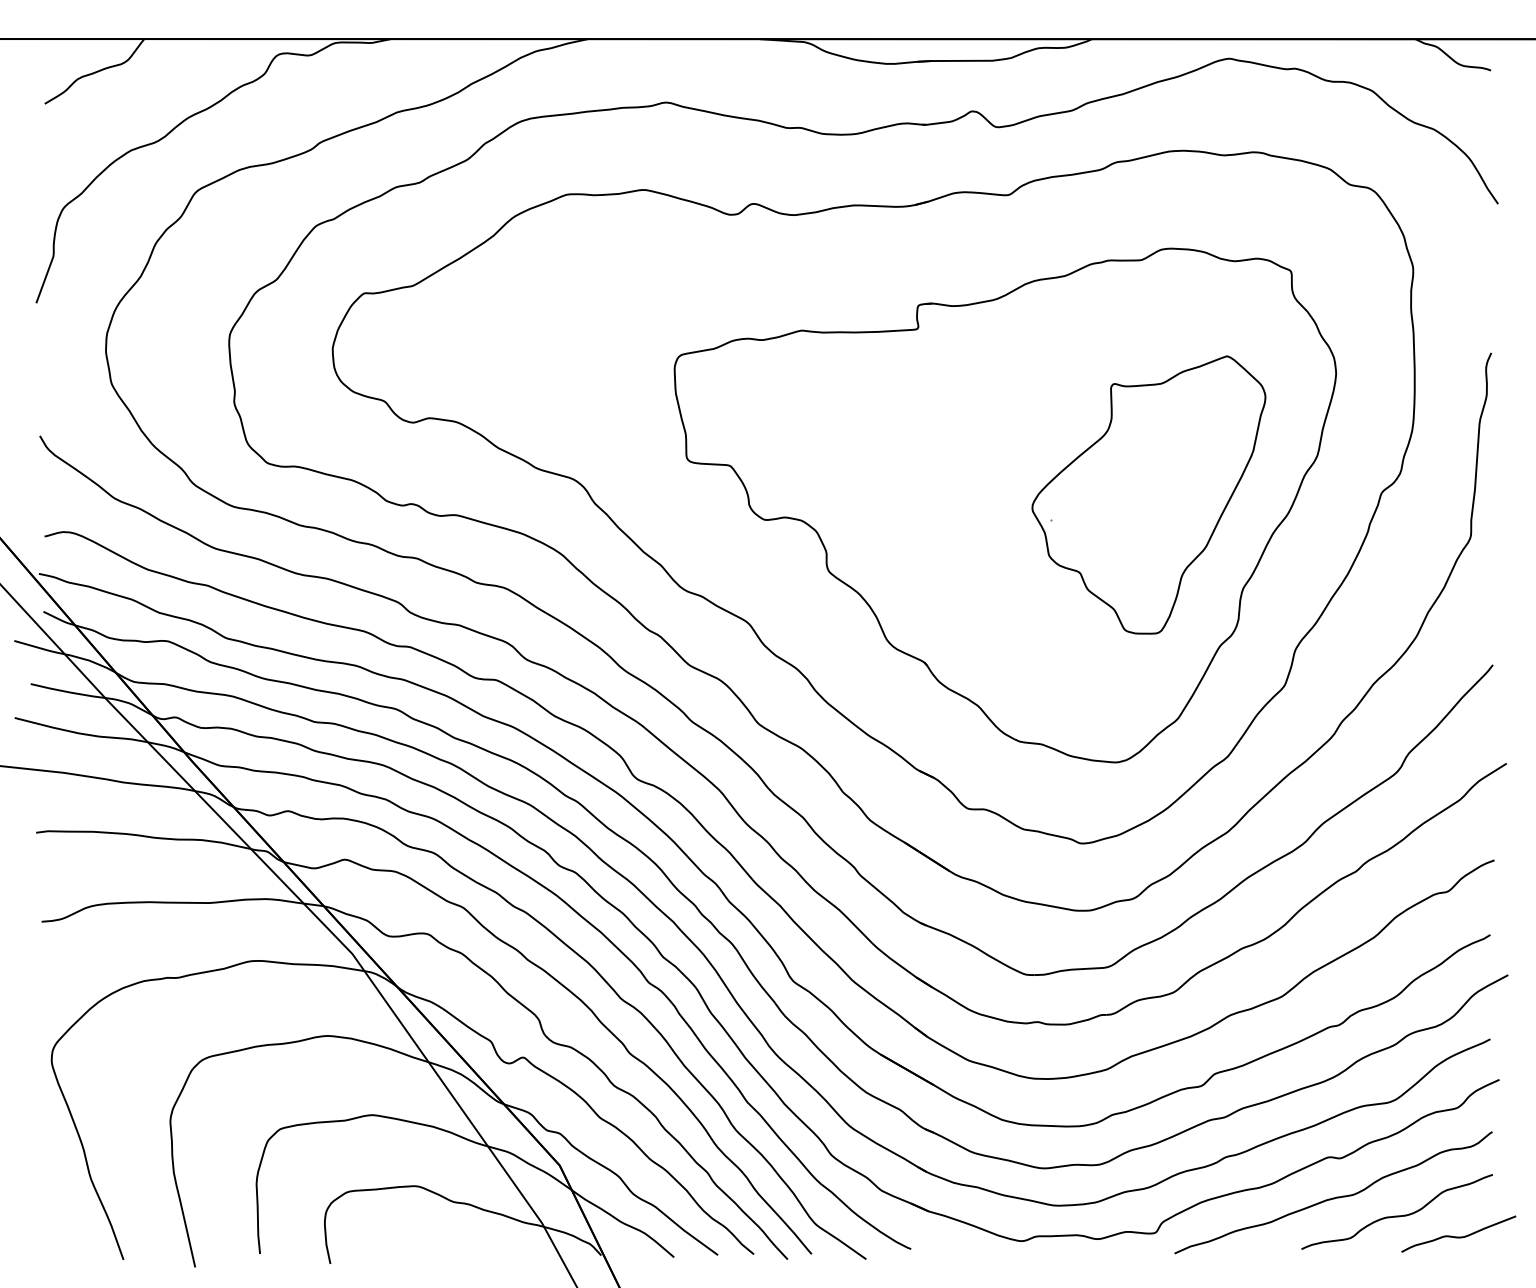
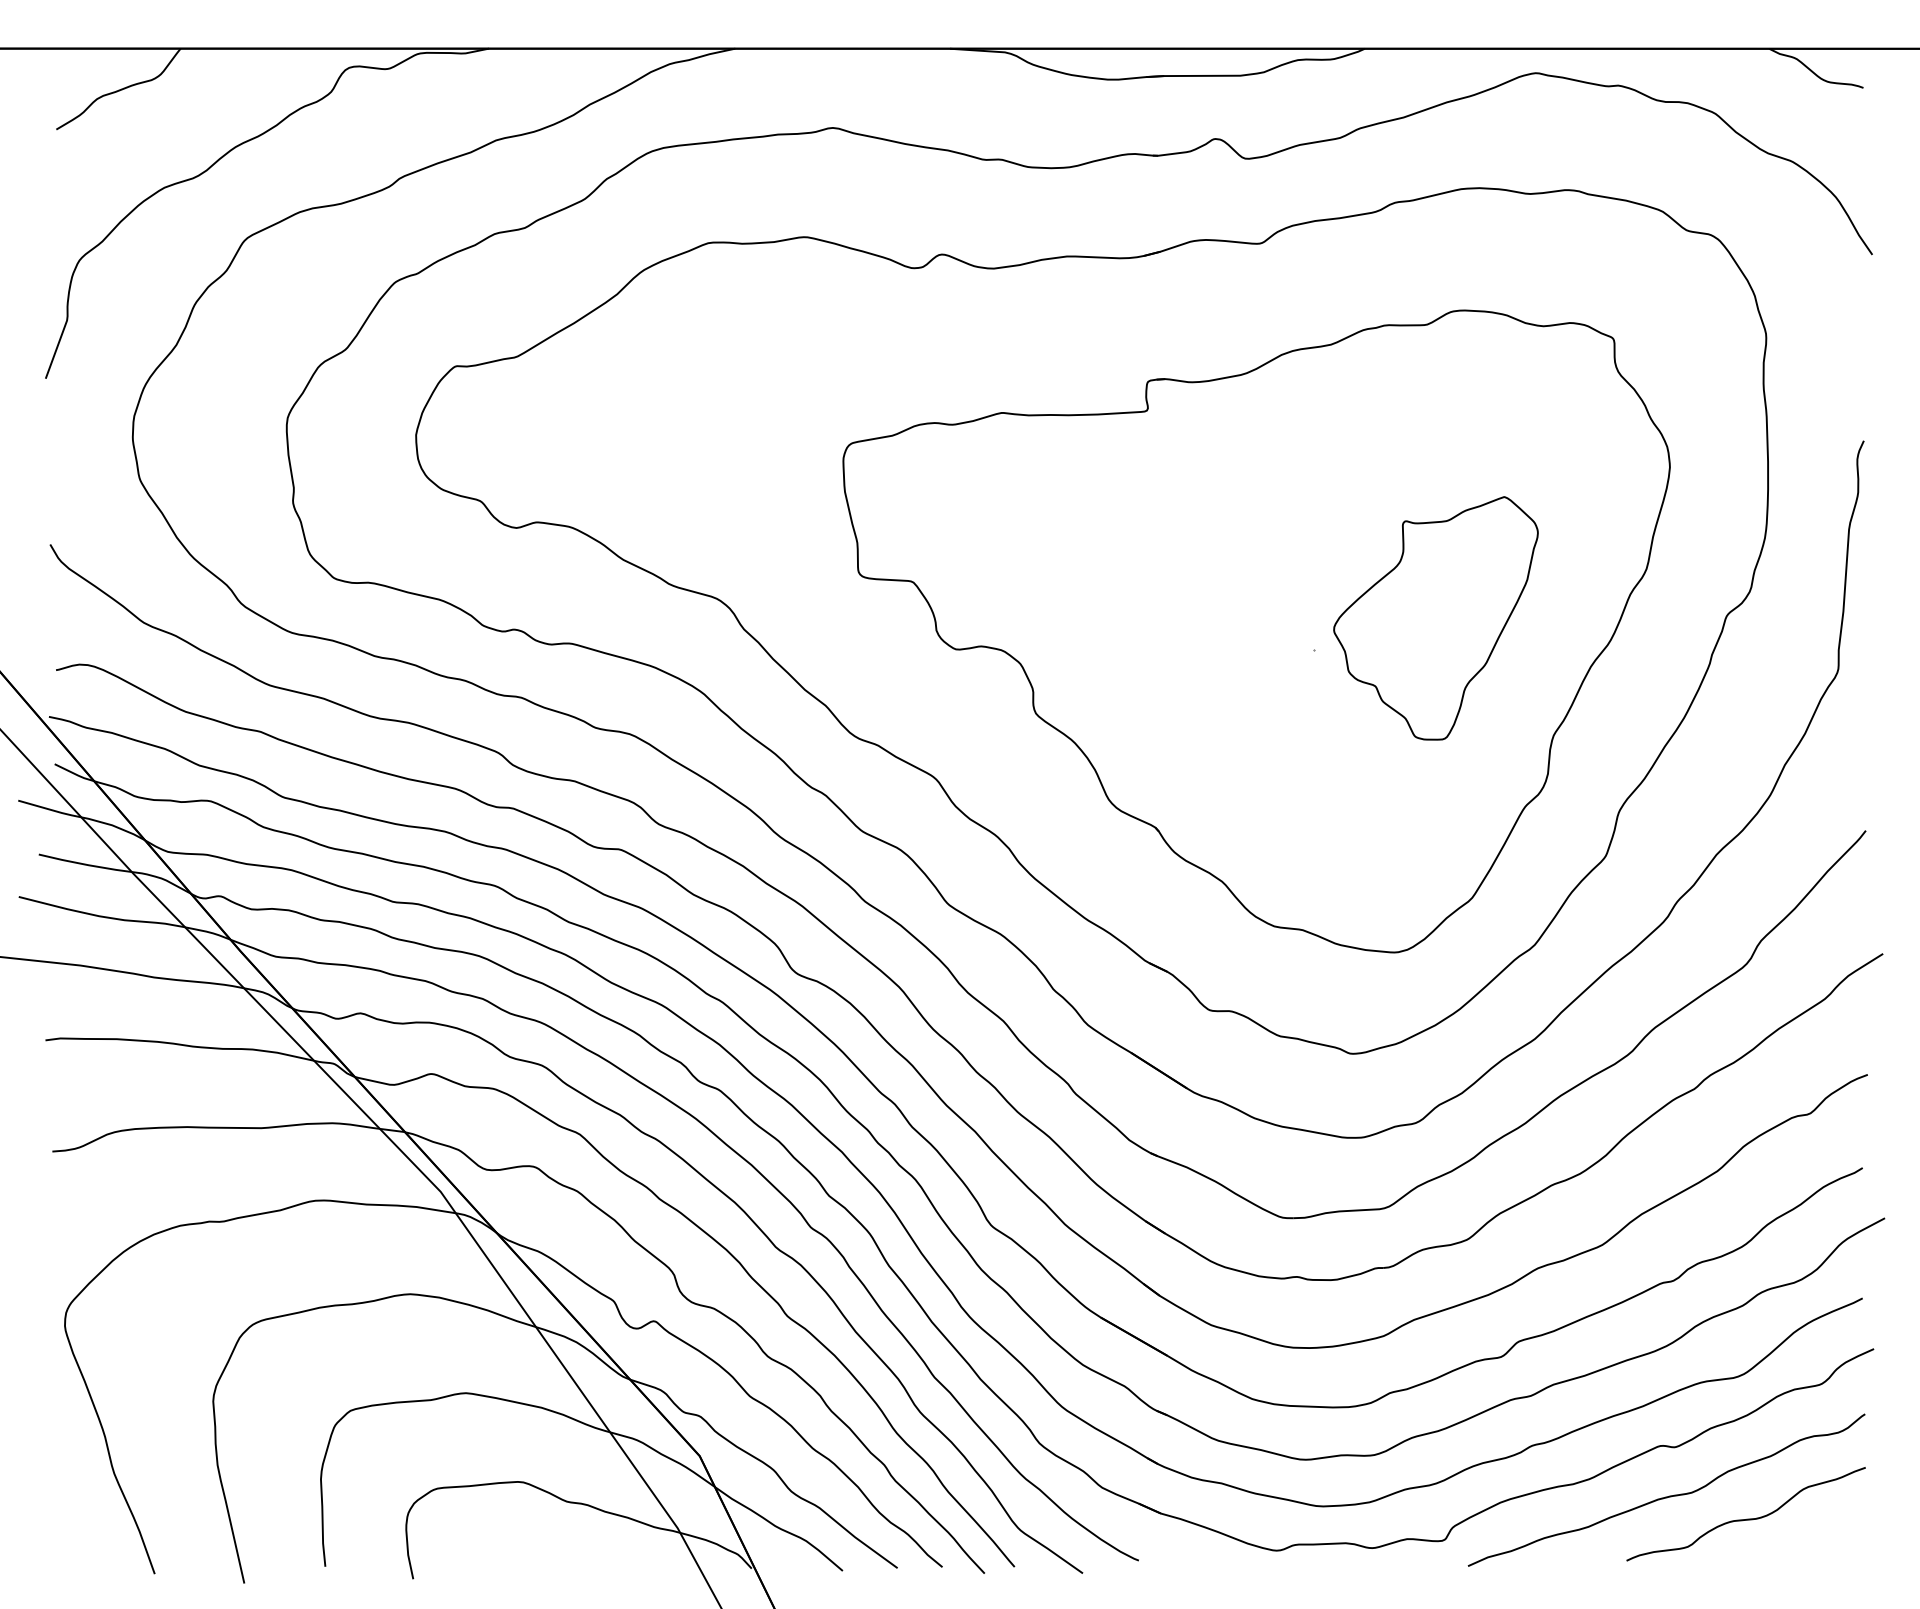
part: (1148, 495) -> (1435, 618), size x0.7
curve: (1458, 1237) -> (1822, 1545), removed

